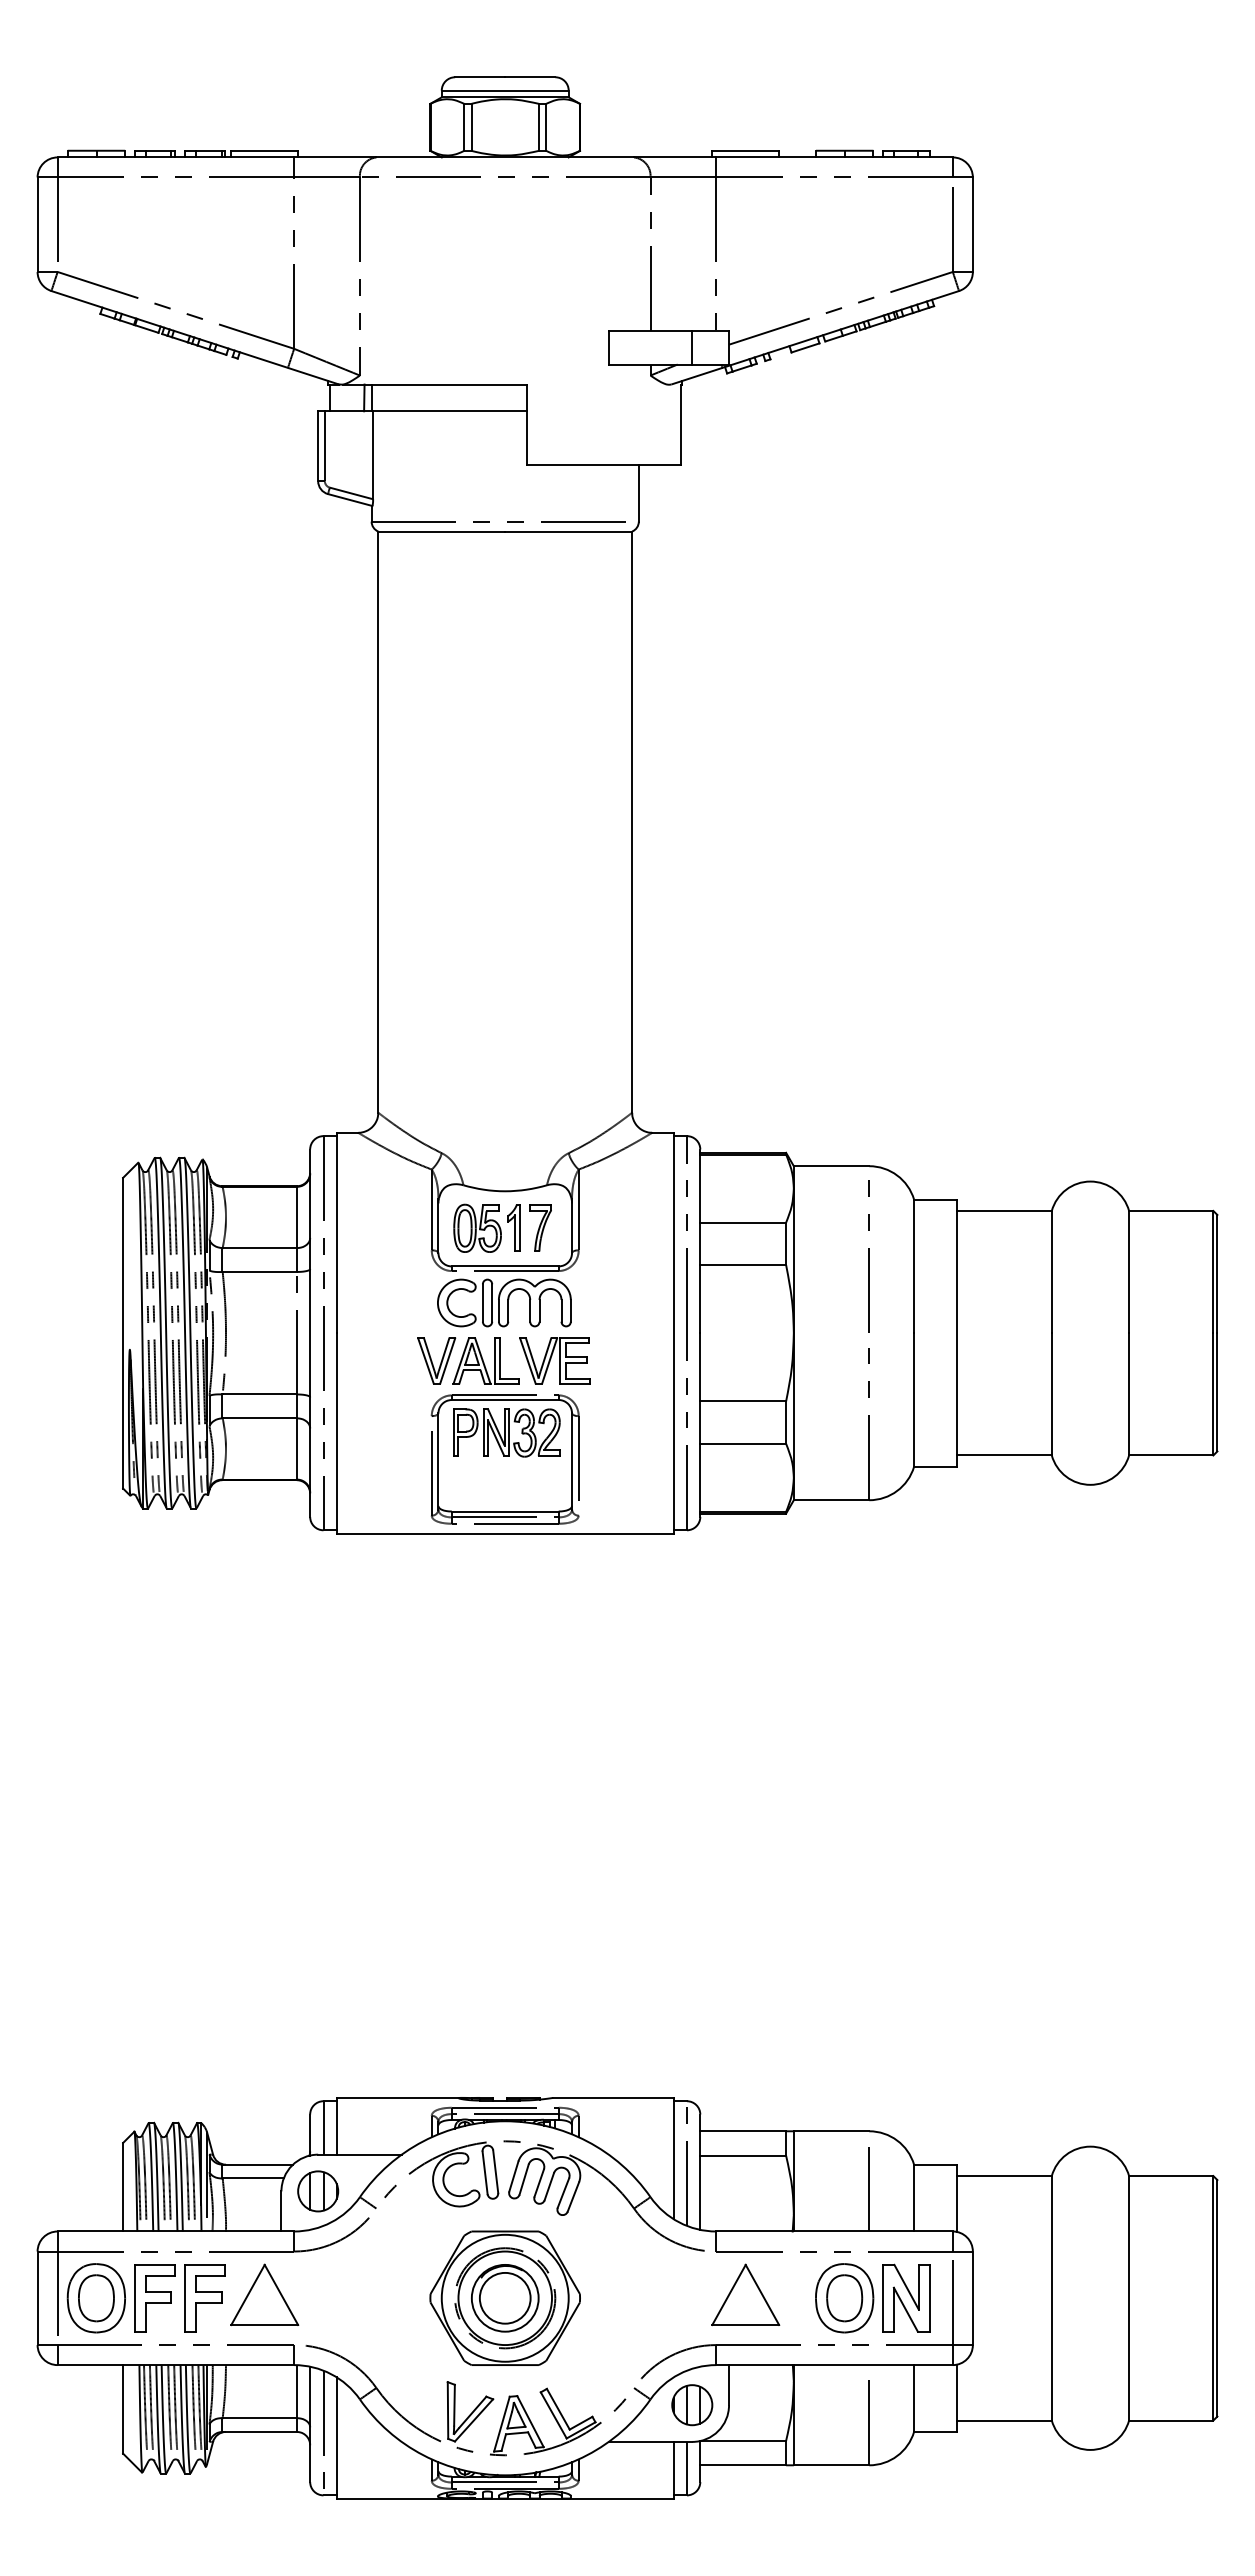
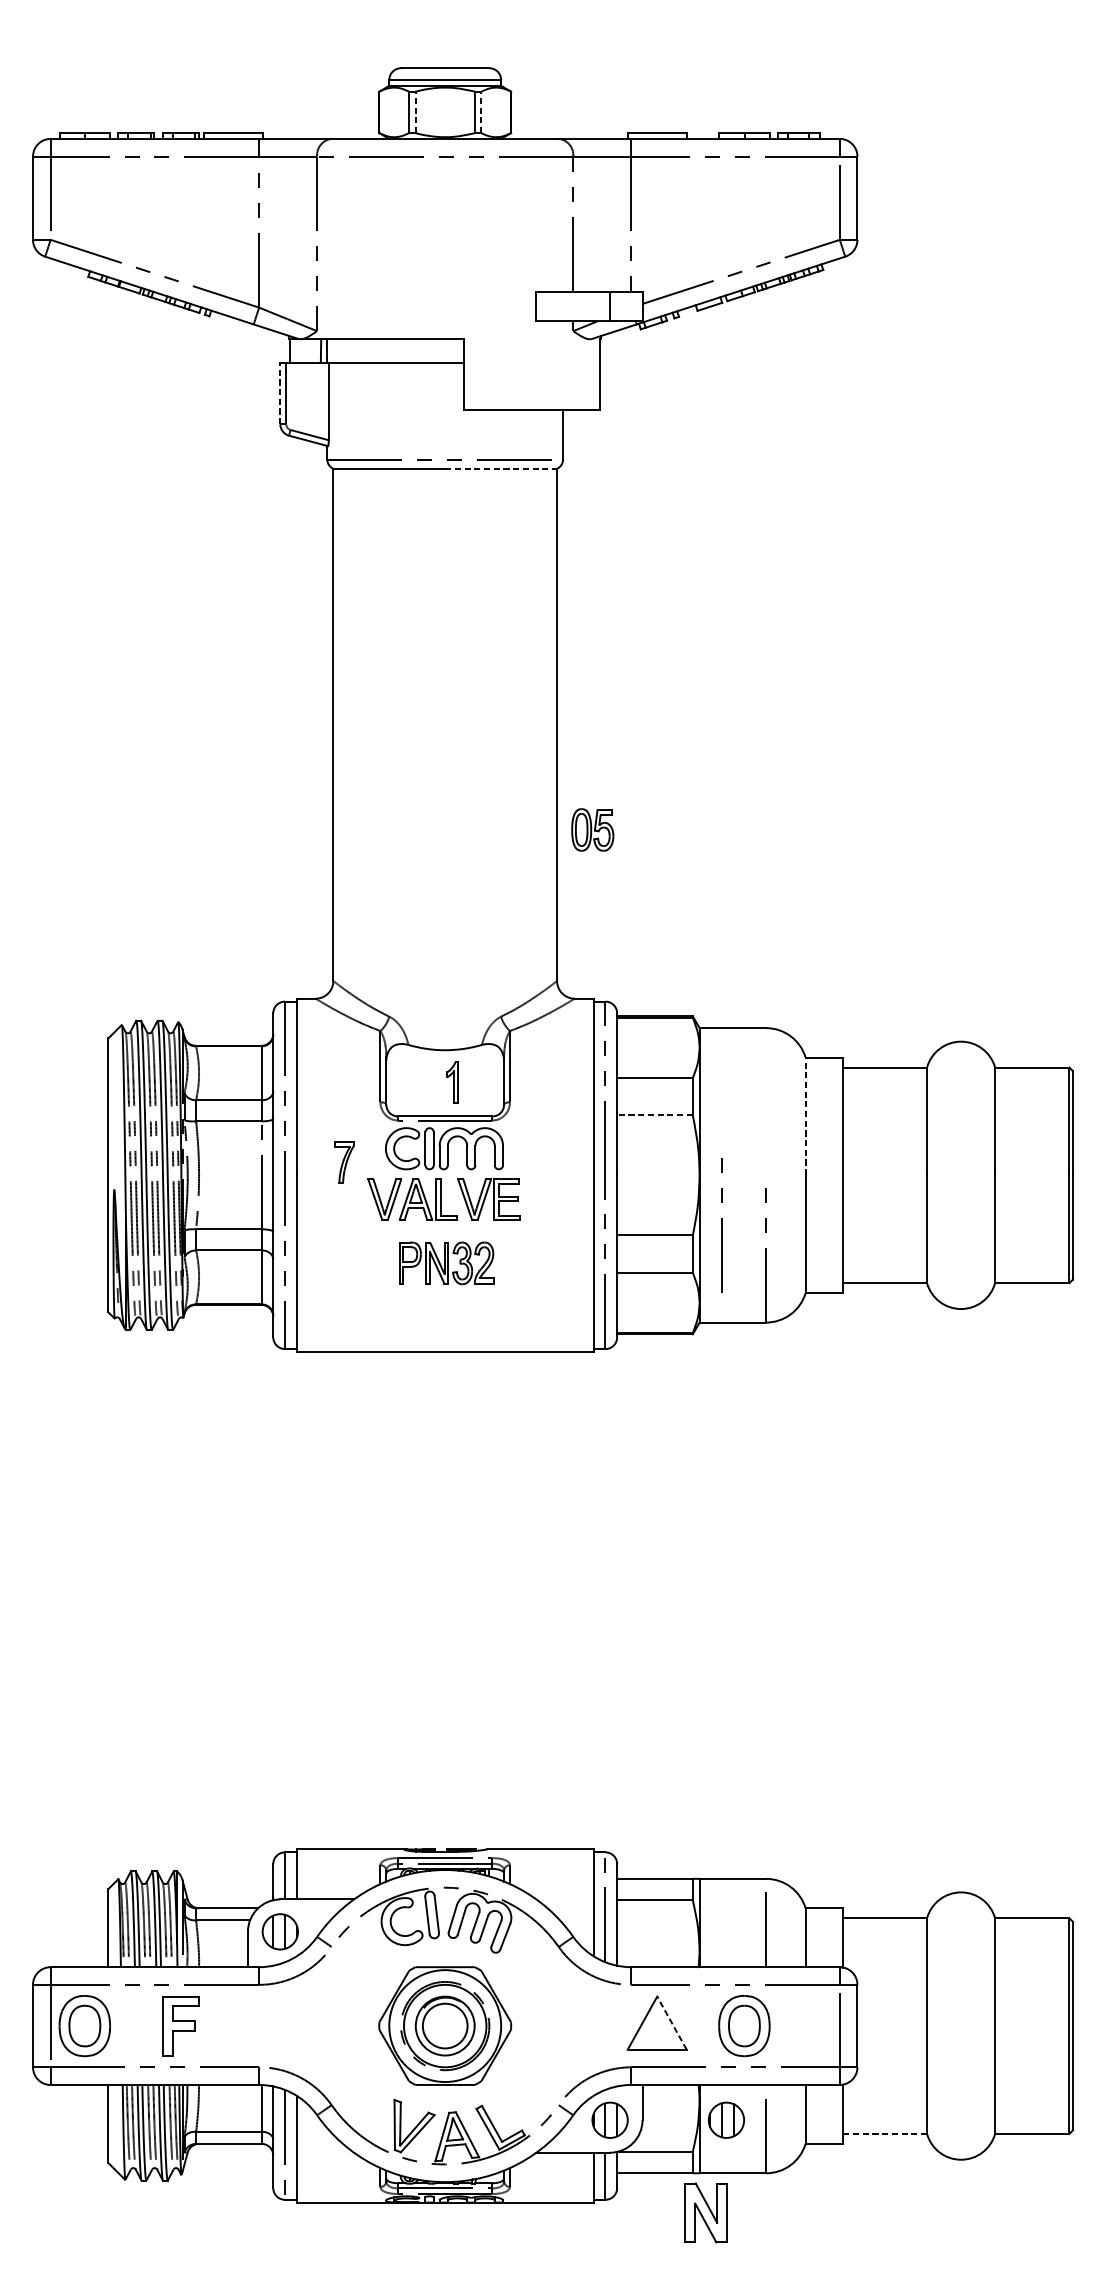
line: (471, 127) -> (415, 112), solid -> dashed
line: (546, 127) -> (481, 112), solid -> dashed
line: (318, 446) -> (280, 393), solid -> dashed
line: (569, 531) -> (501, 468), solid -> dashed
part: (477, 1227) -> (592, 829), moved
part: (540, 1227) -> (344, 1161), moved
line: (868, 1256) -> (721, 1224), moved
line: (743, 1265) -> (655, 1115), solid -> dashed
line: (914, 1266) -> (805, 1116), solid -> dashed
part: (504, 1459) -> (444, 1286), removed
part: (264, 2294) -> (233, 2022), removed
line: (762, 2294) -> (672, 2022), solid -> dashed
part: (906, 2297) -> (706, 2212), moved
part: (154, 2298) -> (136, 2026), removed
part: (824, 2405) -> (726, 2120), added
line: (1004, 2420) -> (885, 2133), solid -> dashed

